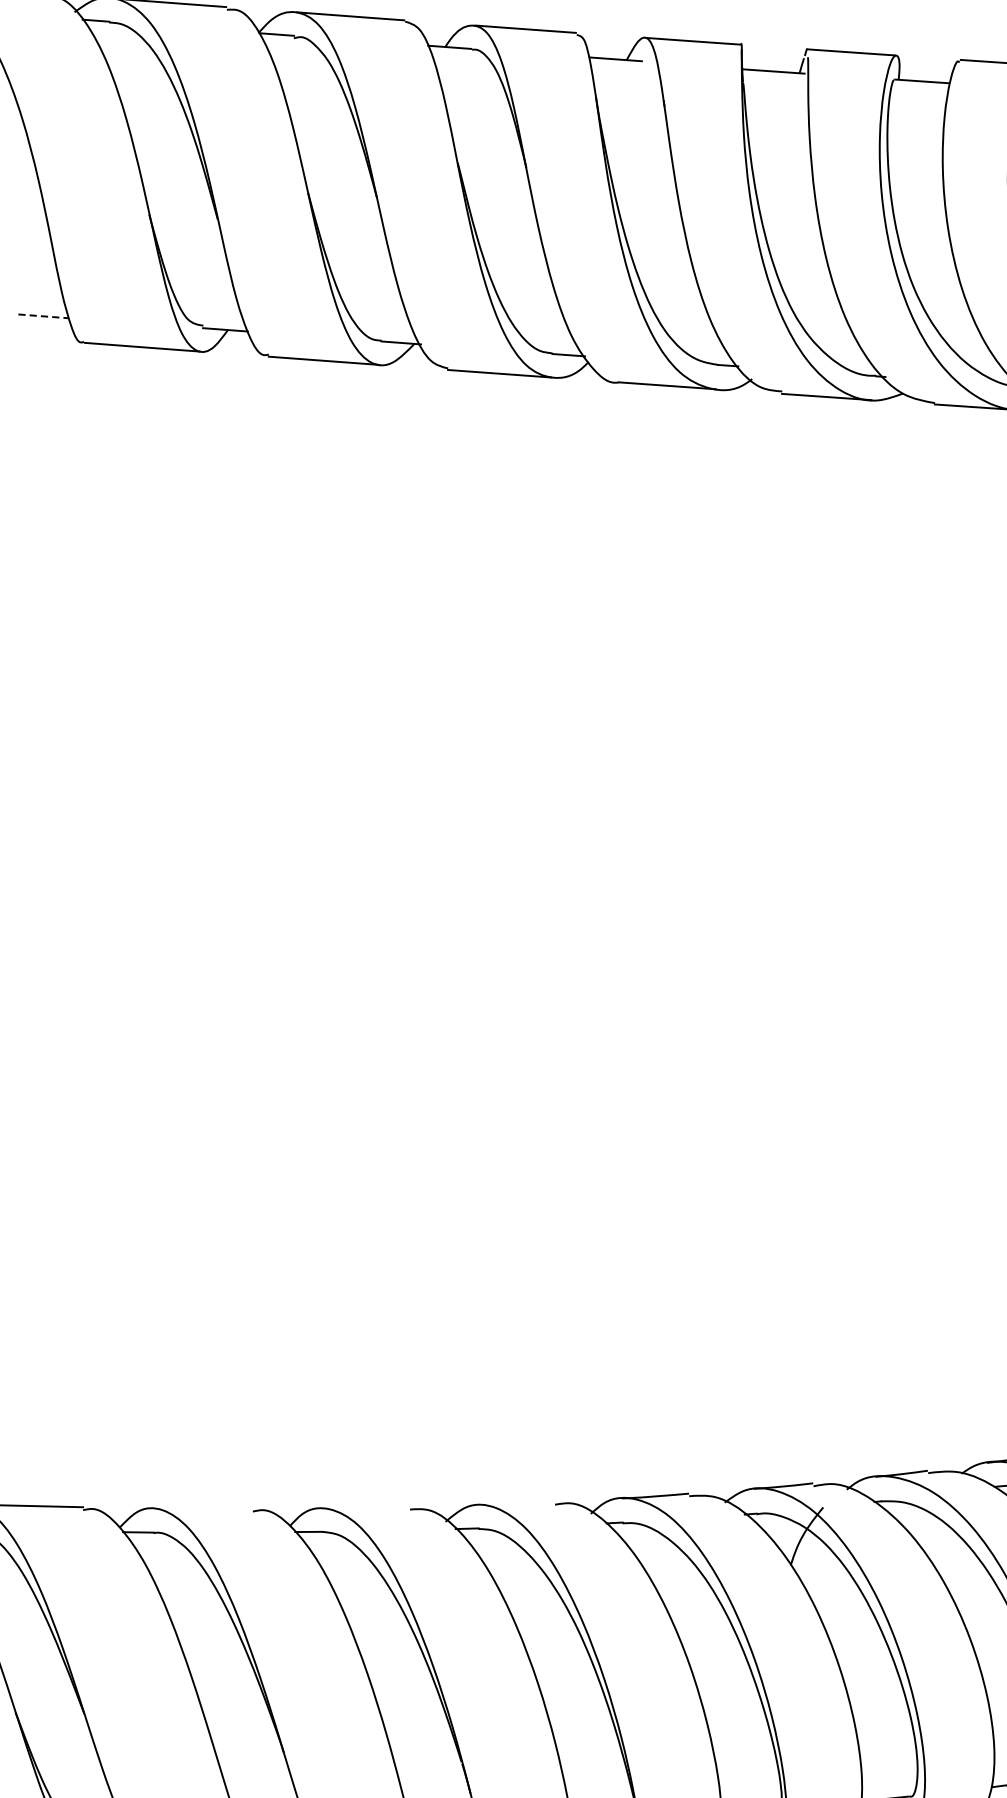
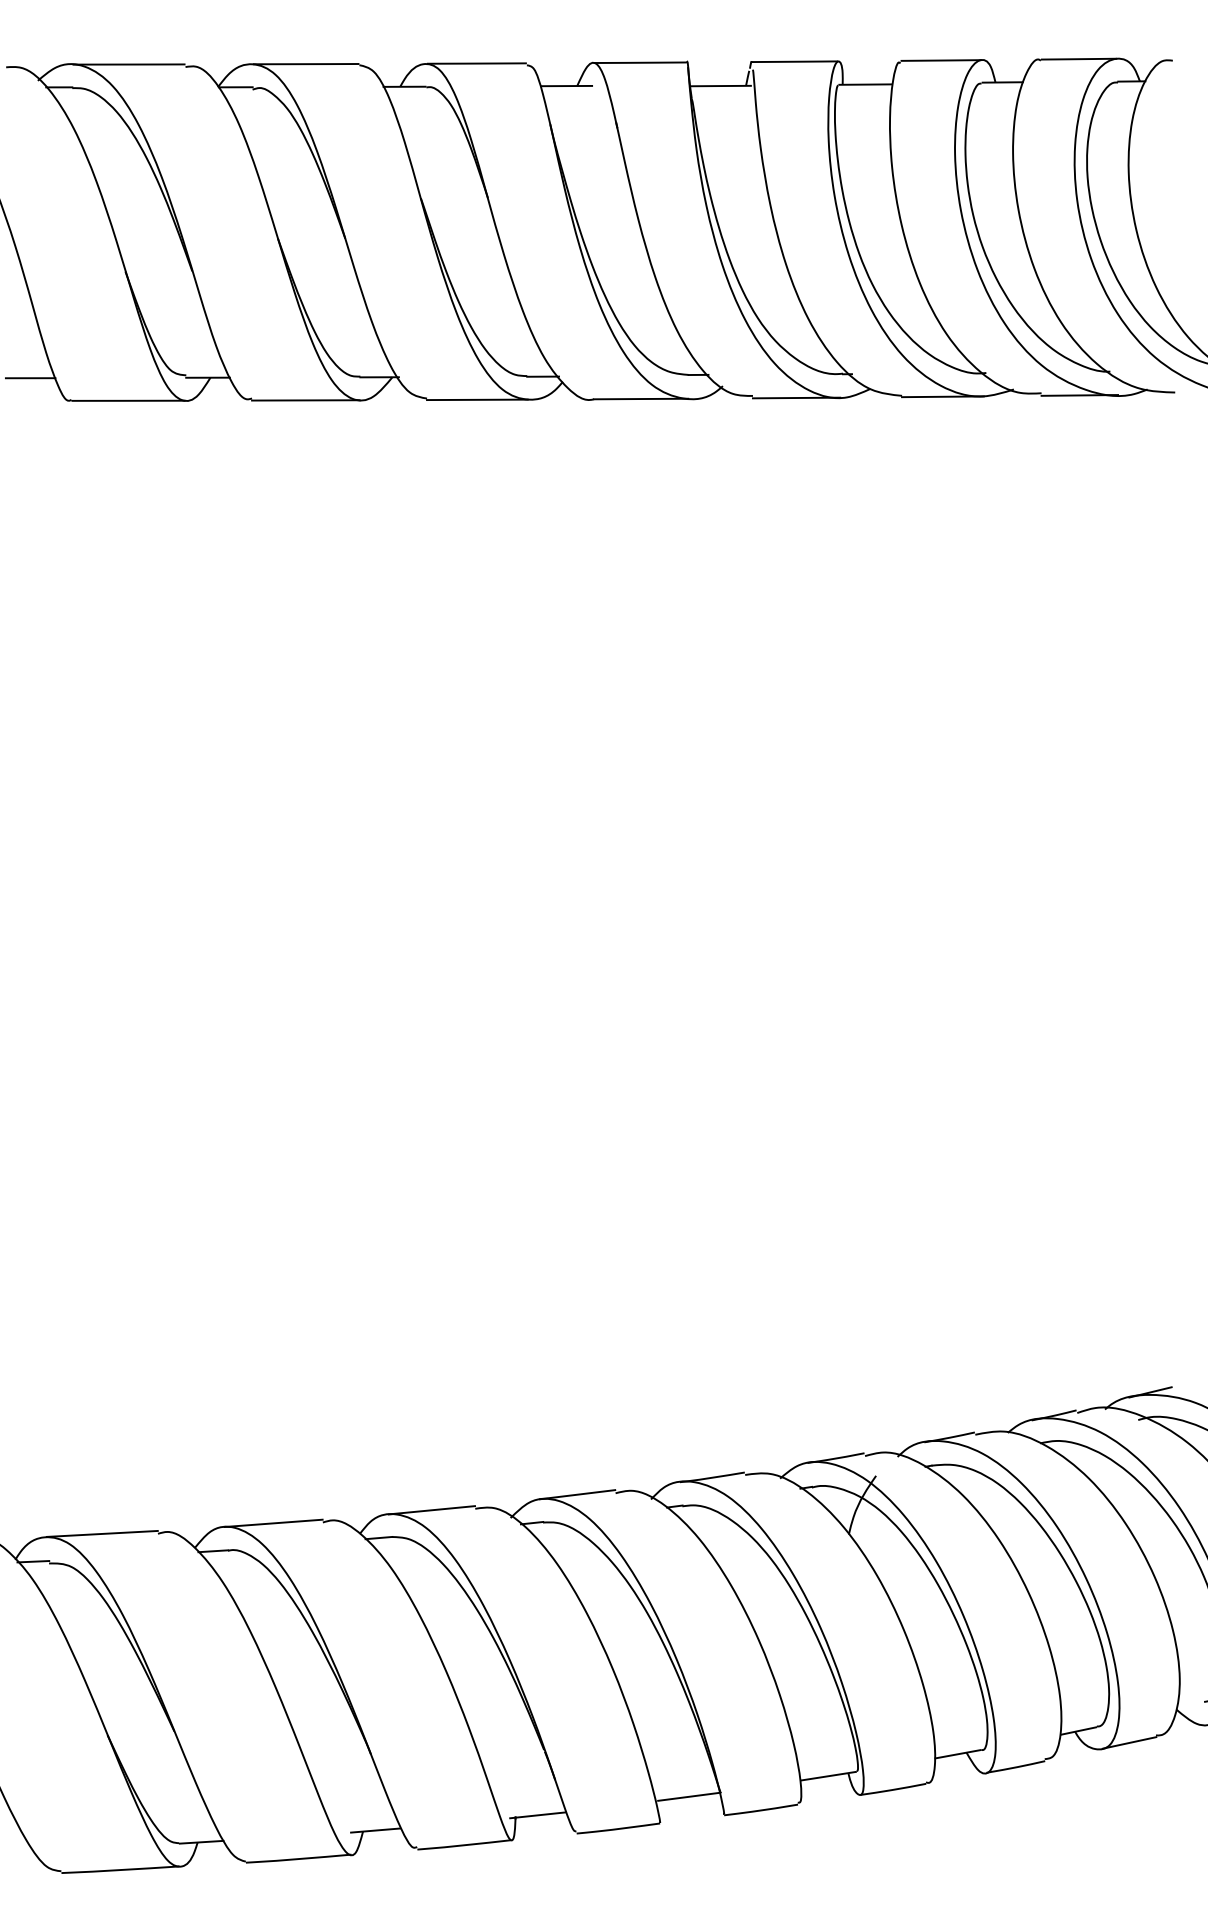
line: (43, 316) -> (30, 378), dashed -> solid
line: (515, 1502) -> (577, 1494), added
line: (365, 1507) -> (431, 1510), added
line: (202, 1508) -> (273, 1523), added

